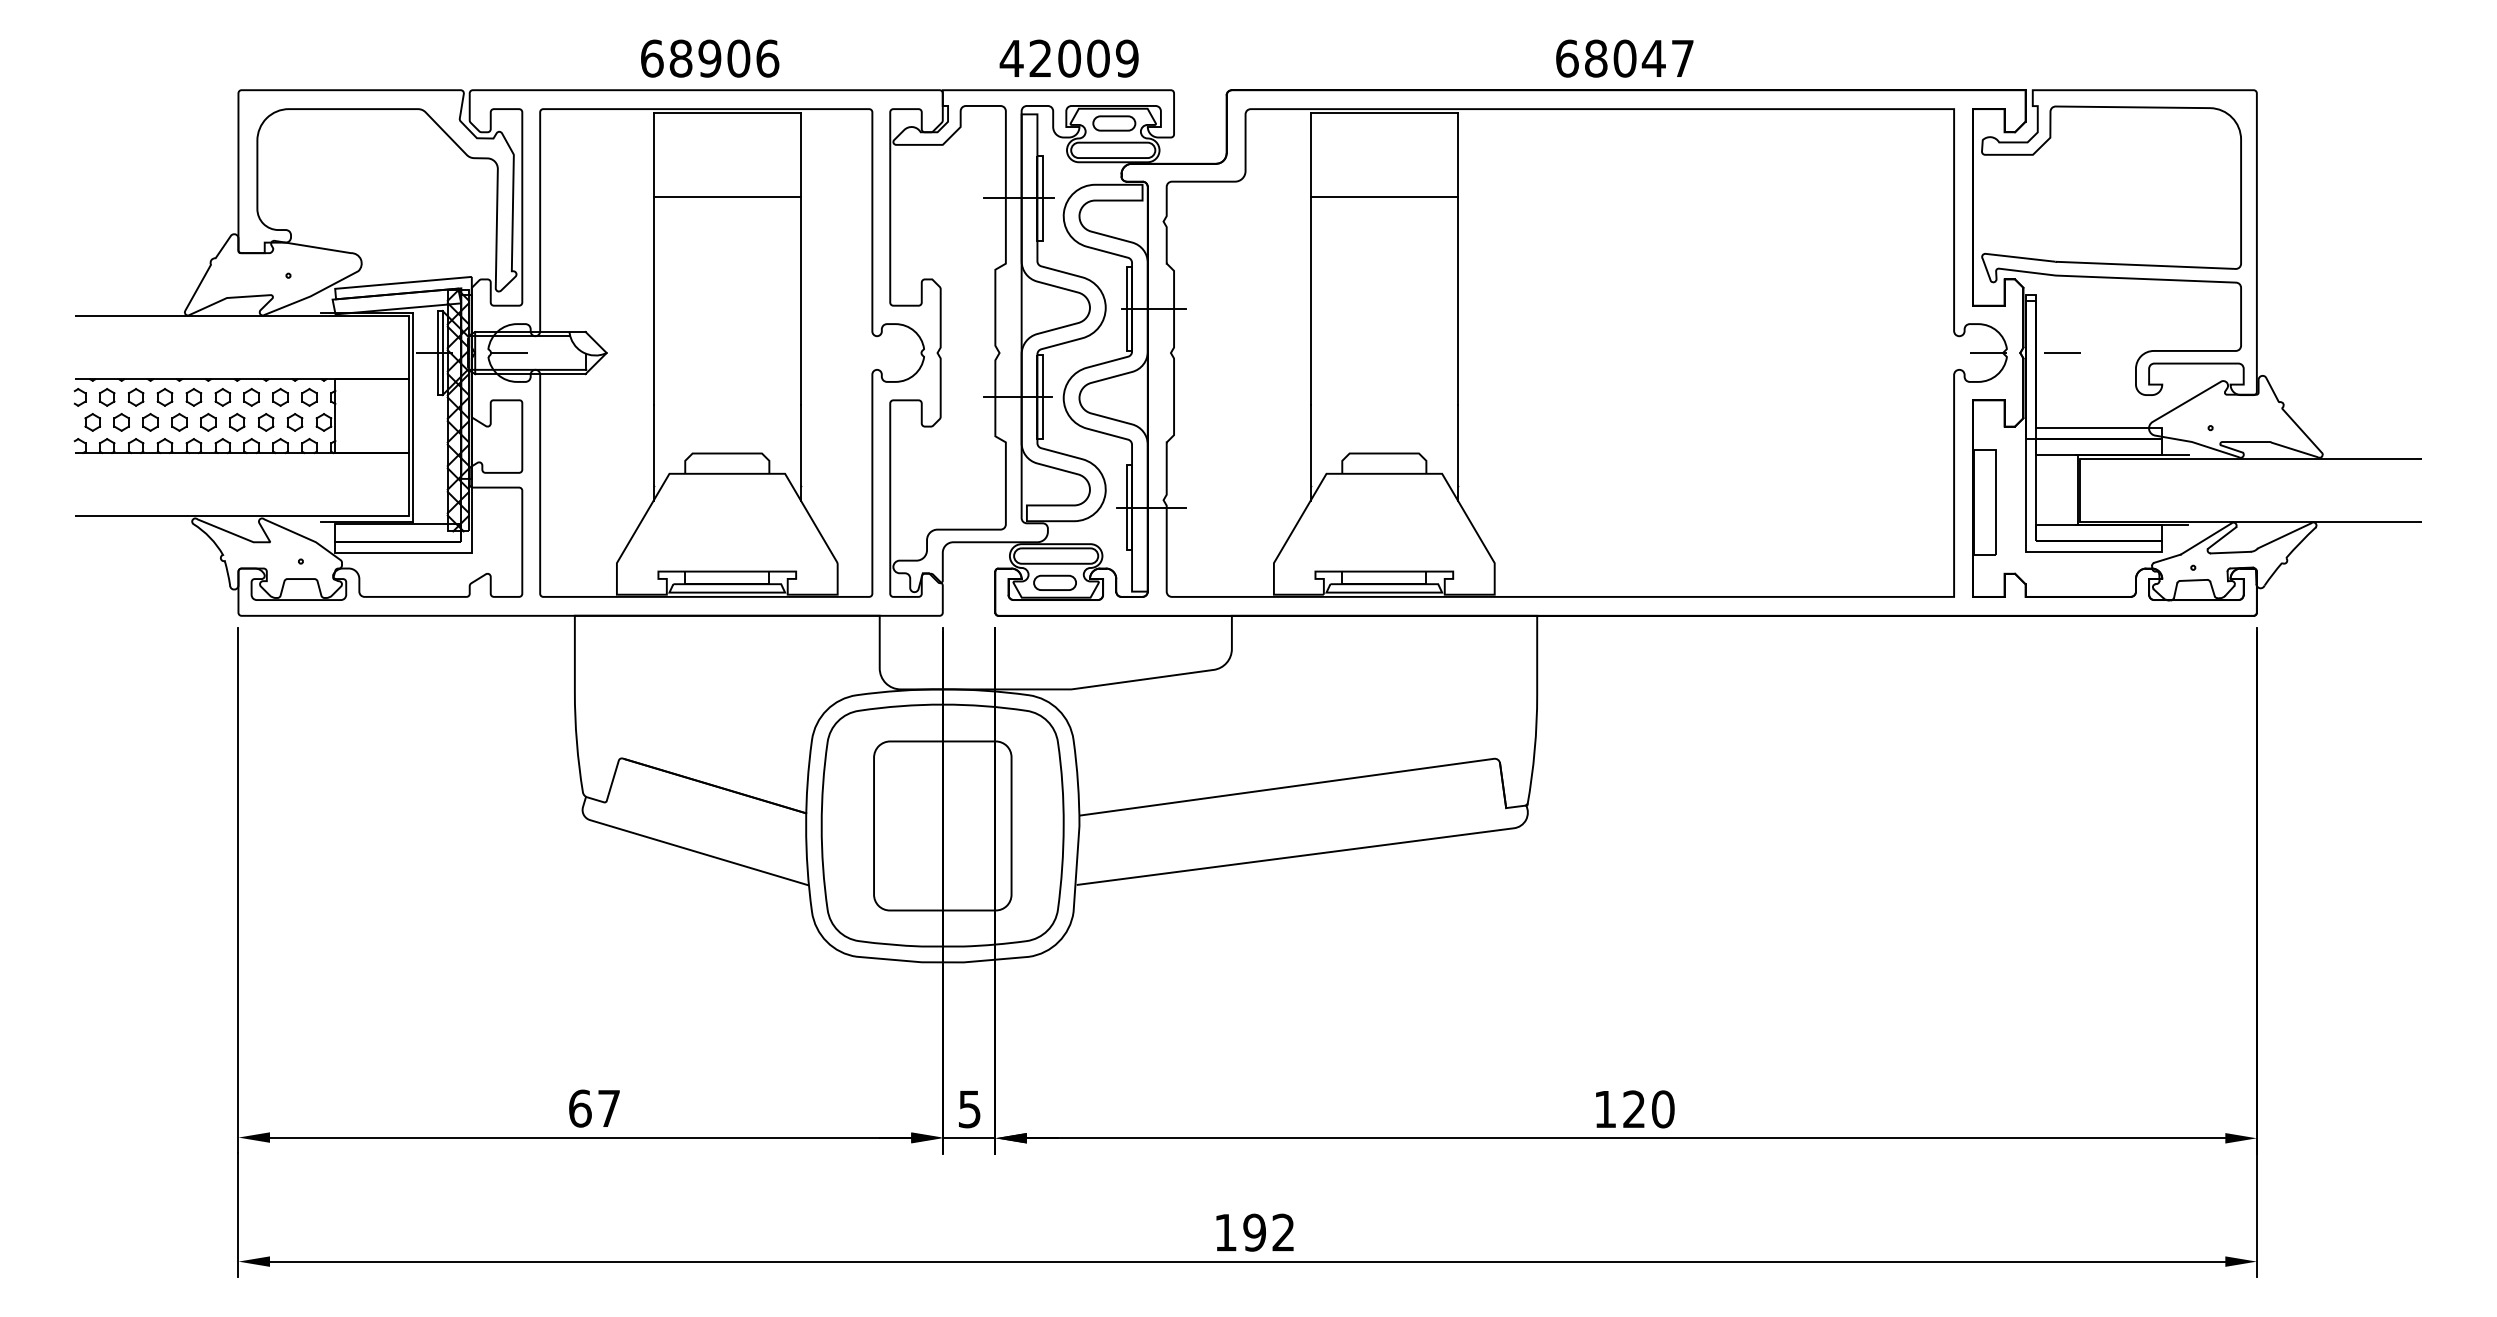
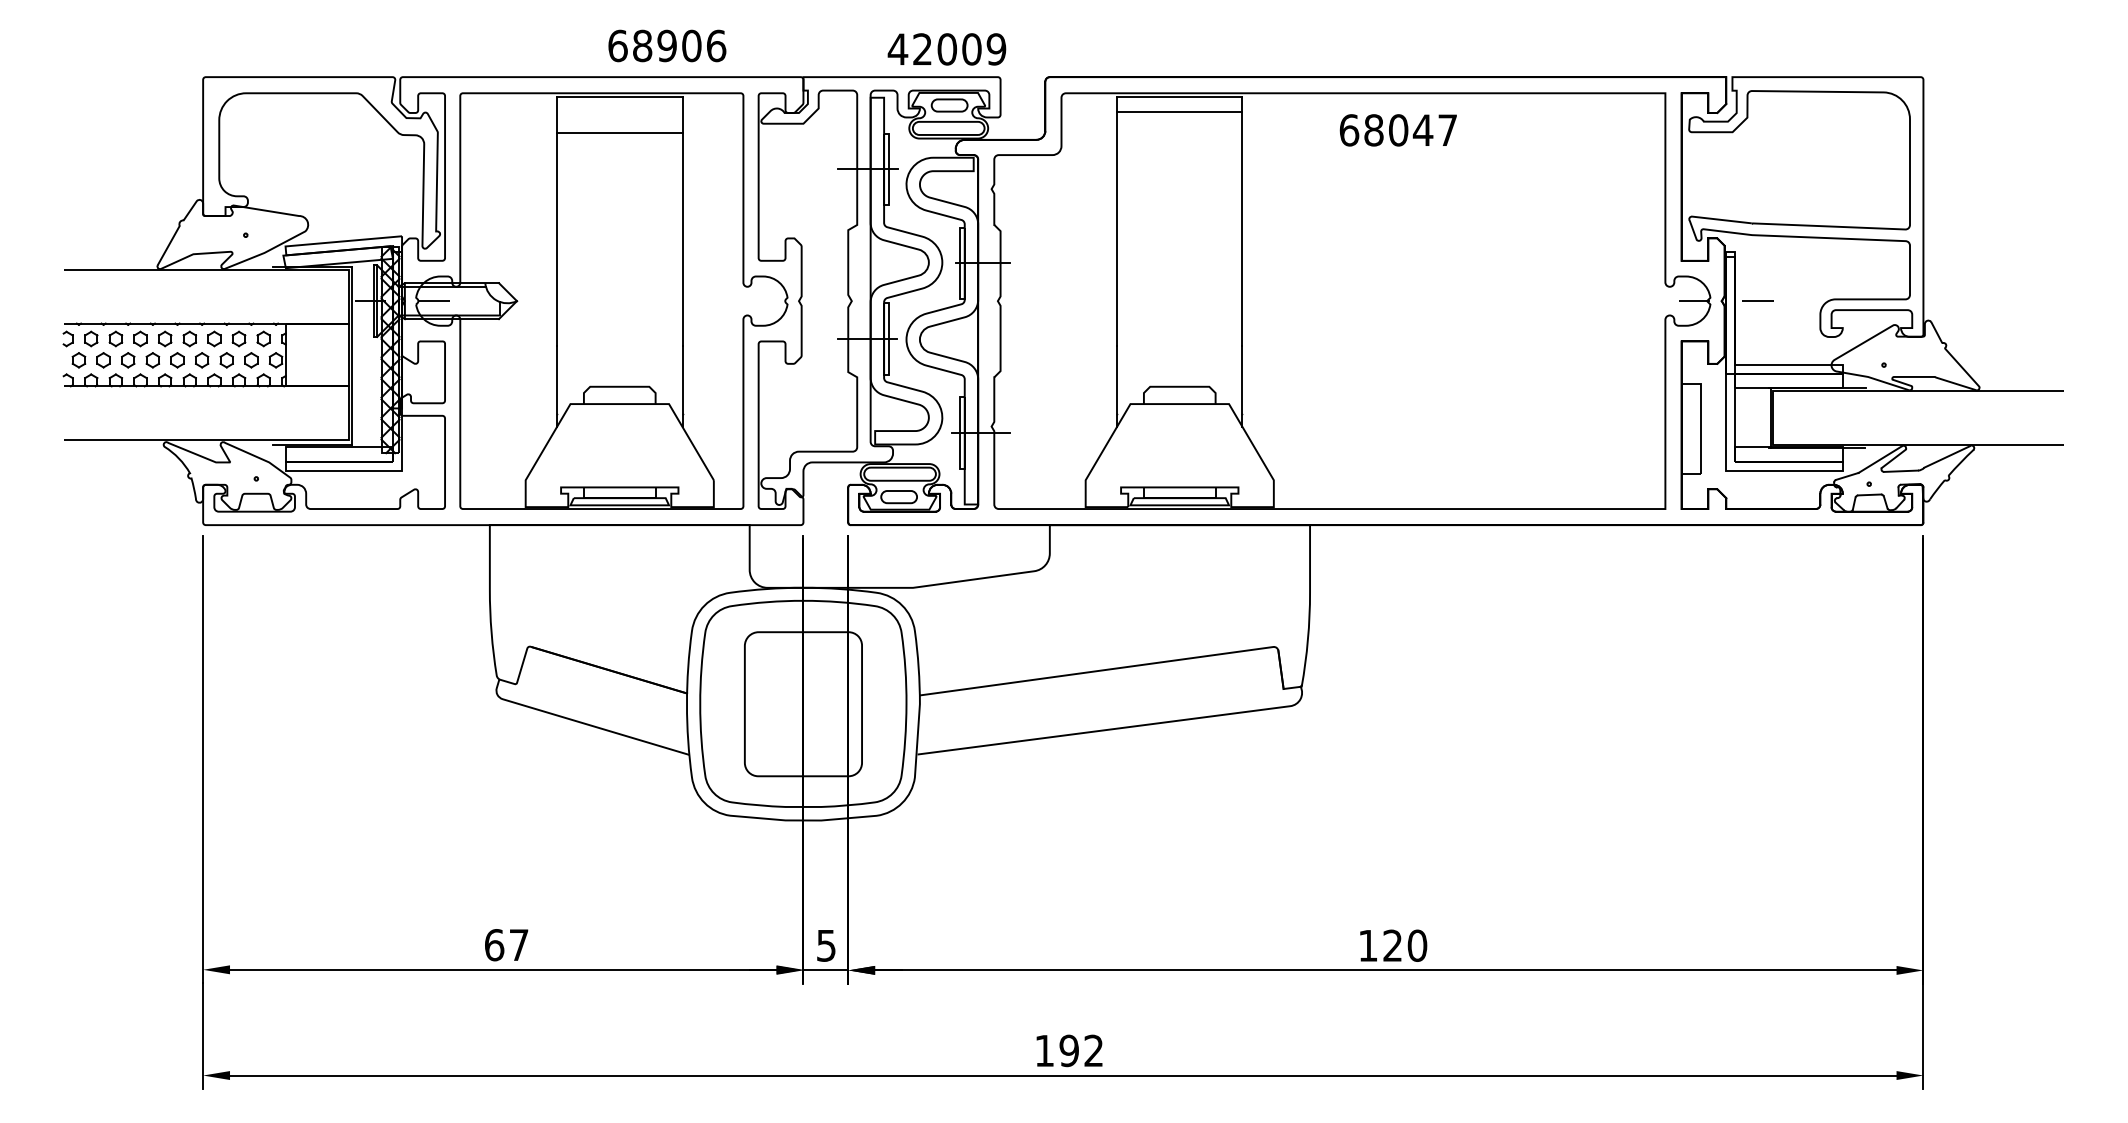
text: (710, 58) -> (667, 45), moved
text: (1068, 58) -> (946, 49), moved
text: (1624, 58) -> (1398, 130), moved
line: (726, 197) -> (619, 132), moved
line: (1383, 197) -> (1179, 112), moved

